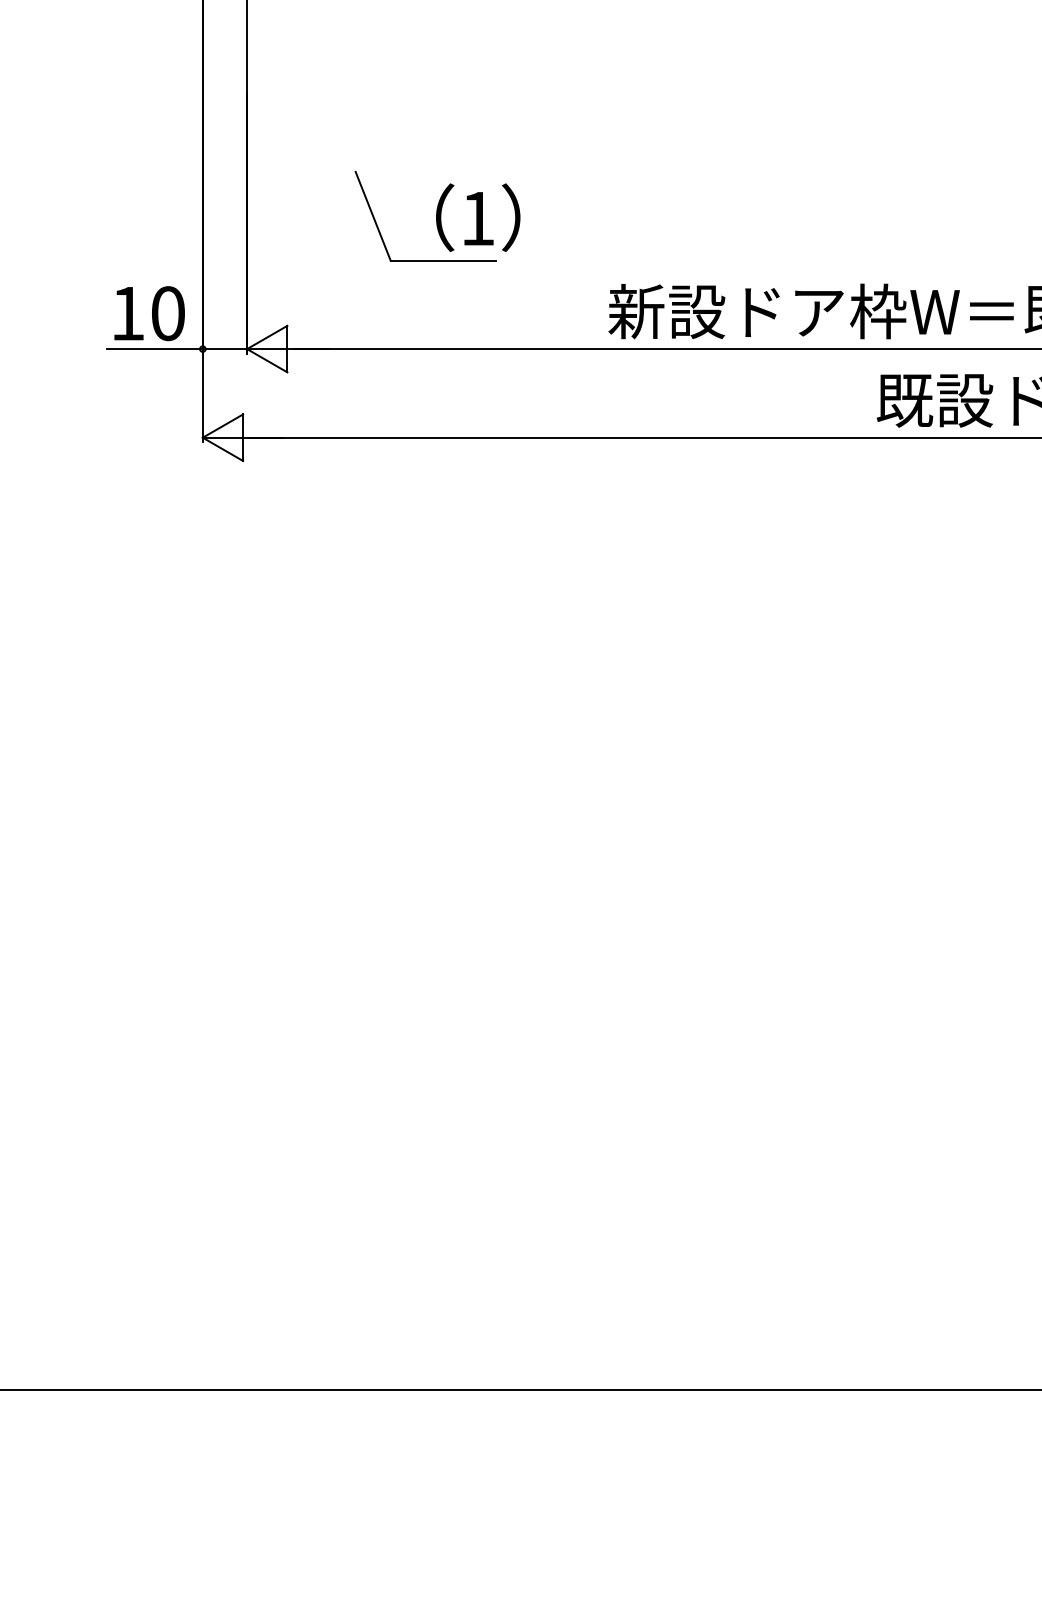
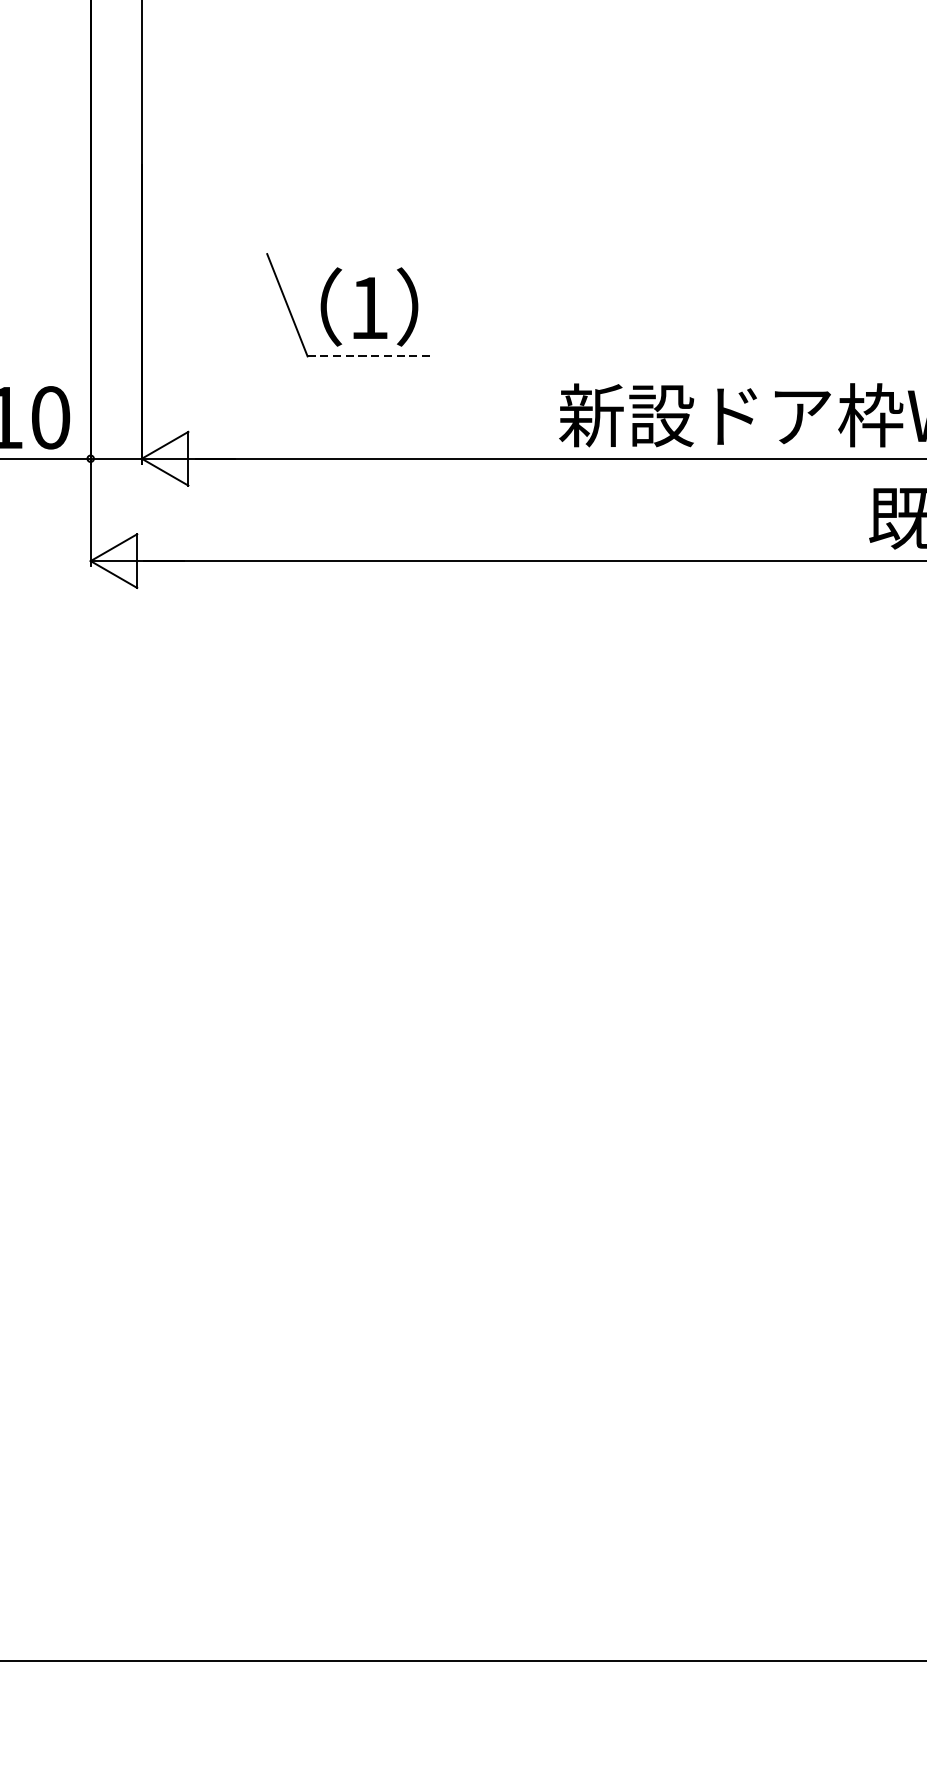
text: (478, 217) -> (369, 306), moved
line: (443, 260) -> (368, 356), solid -> dashed

